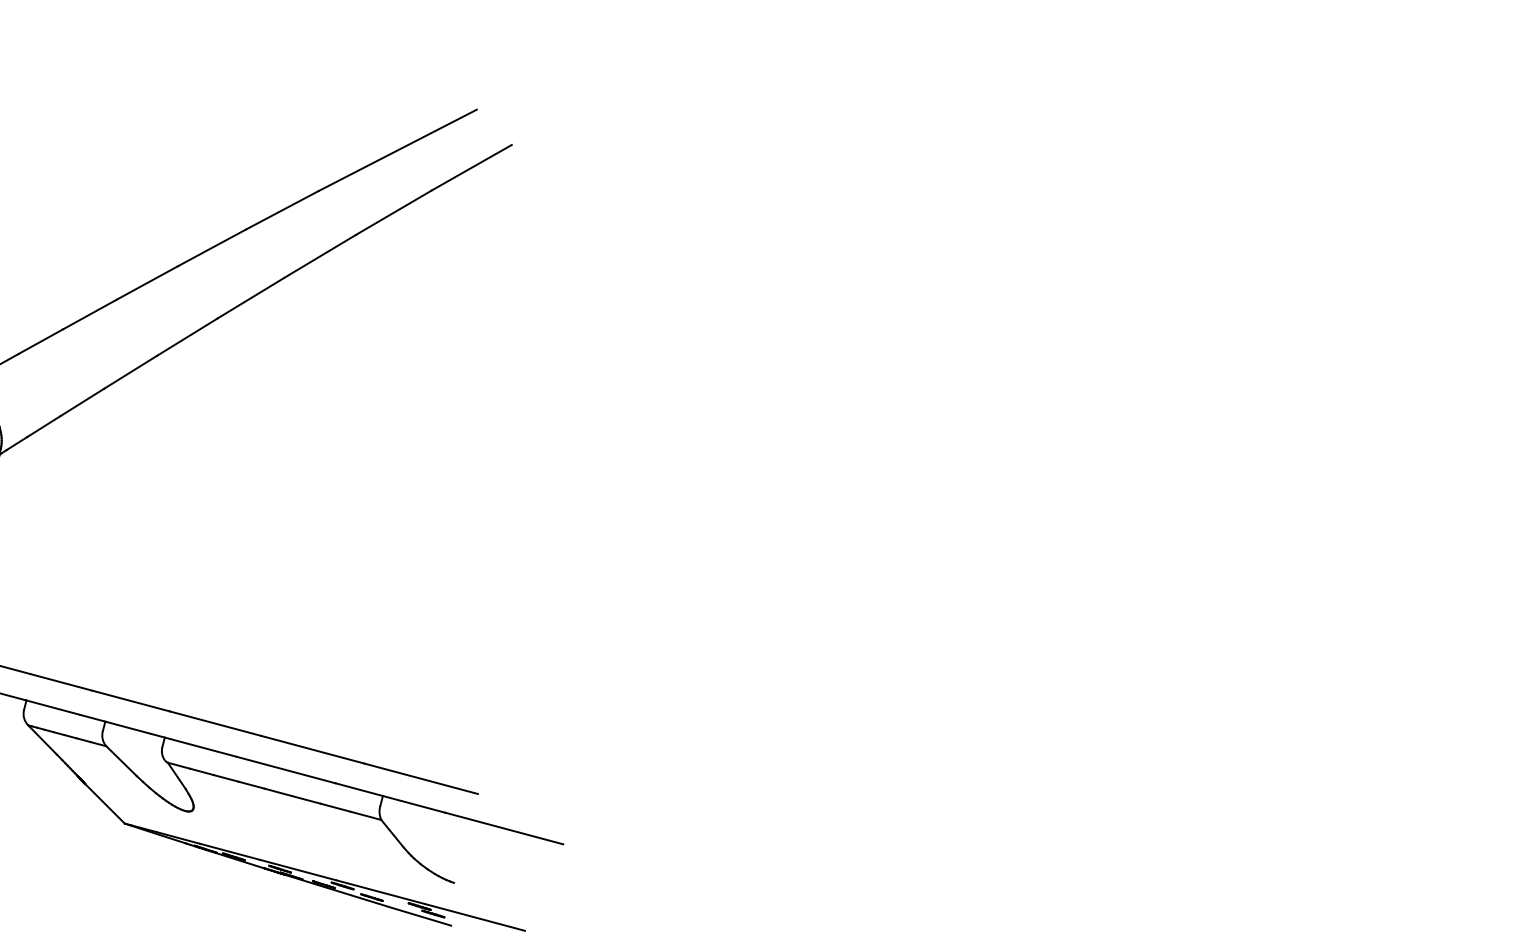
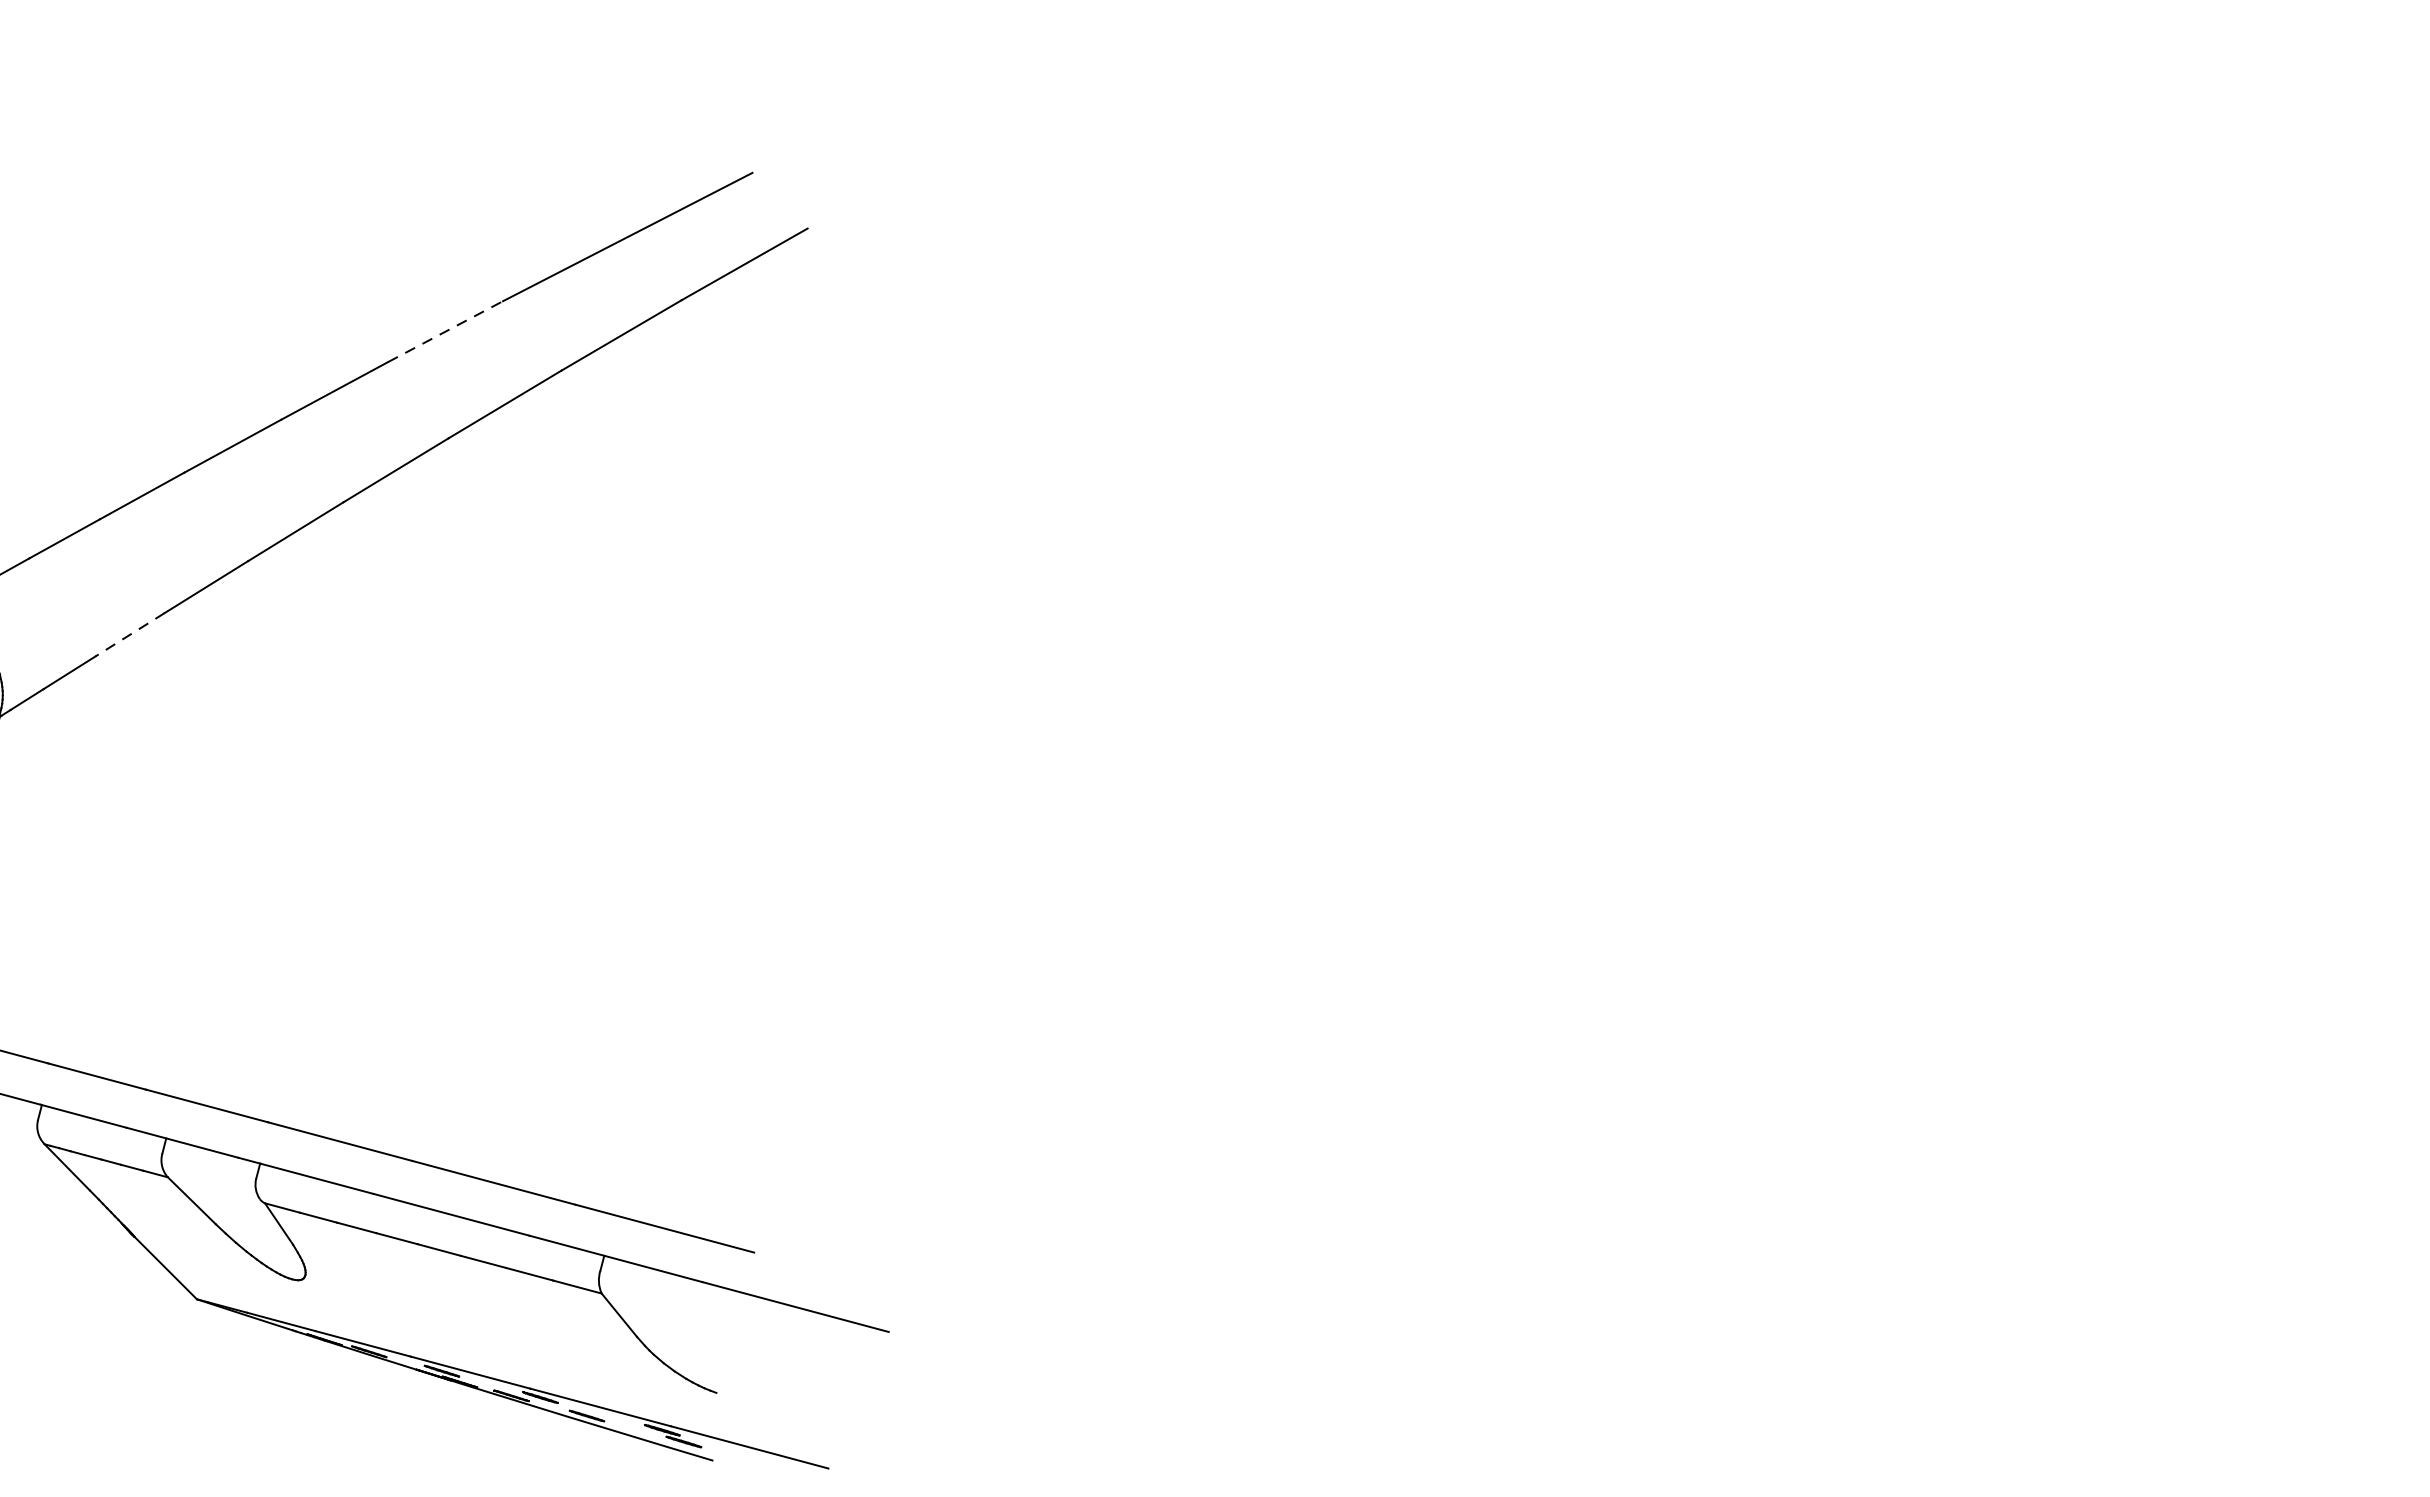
line: (282, 210) -> (445, 331), solid -> dashed
line: (82, 402) -> (130, 634), solid -> dashed

